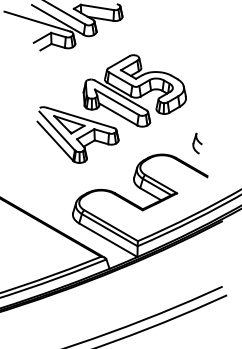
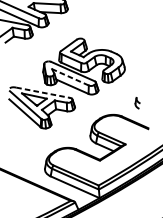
line: (116, 102) -> (70, 77), solid -> dashed
line: (80, 118) -> (42, 93), solid -> dashed
part: (197, 143) -> (137, 103), size x0.7

